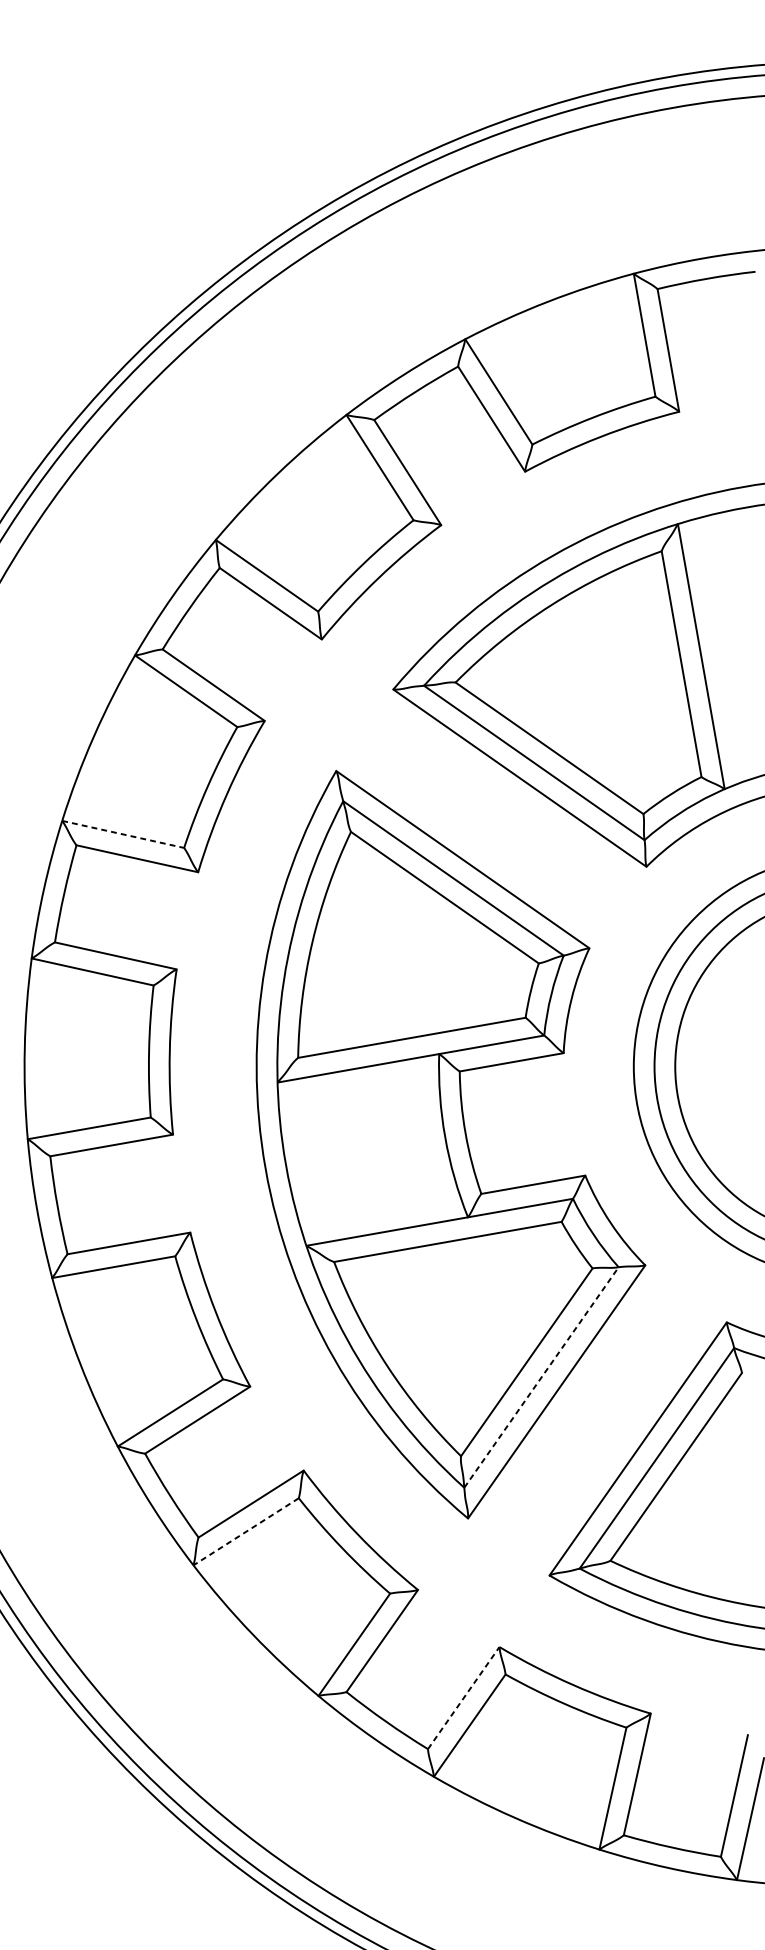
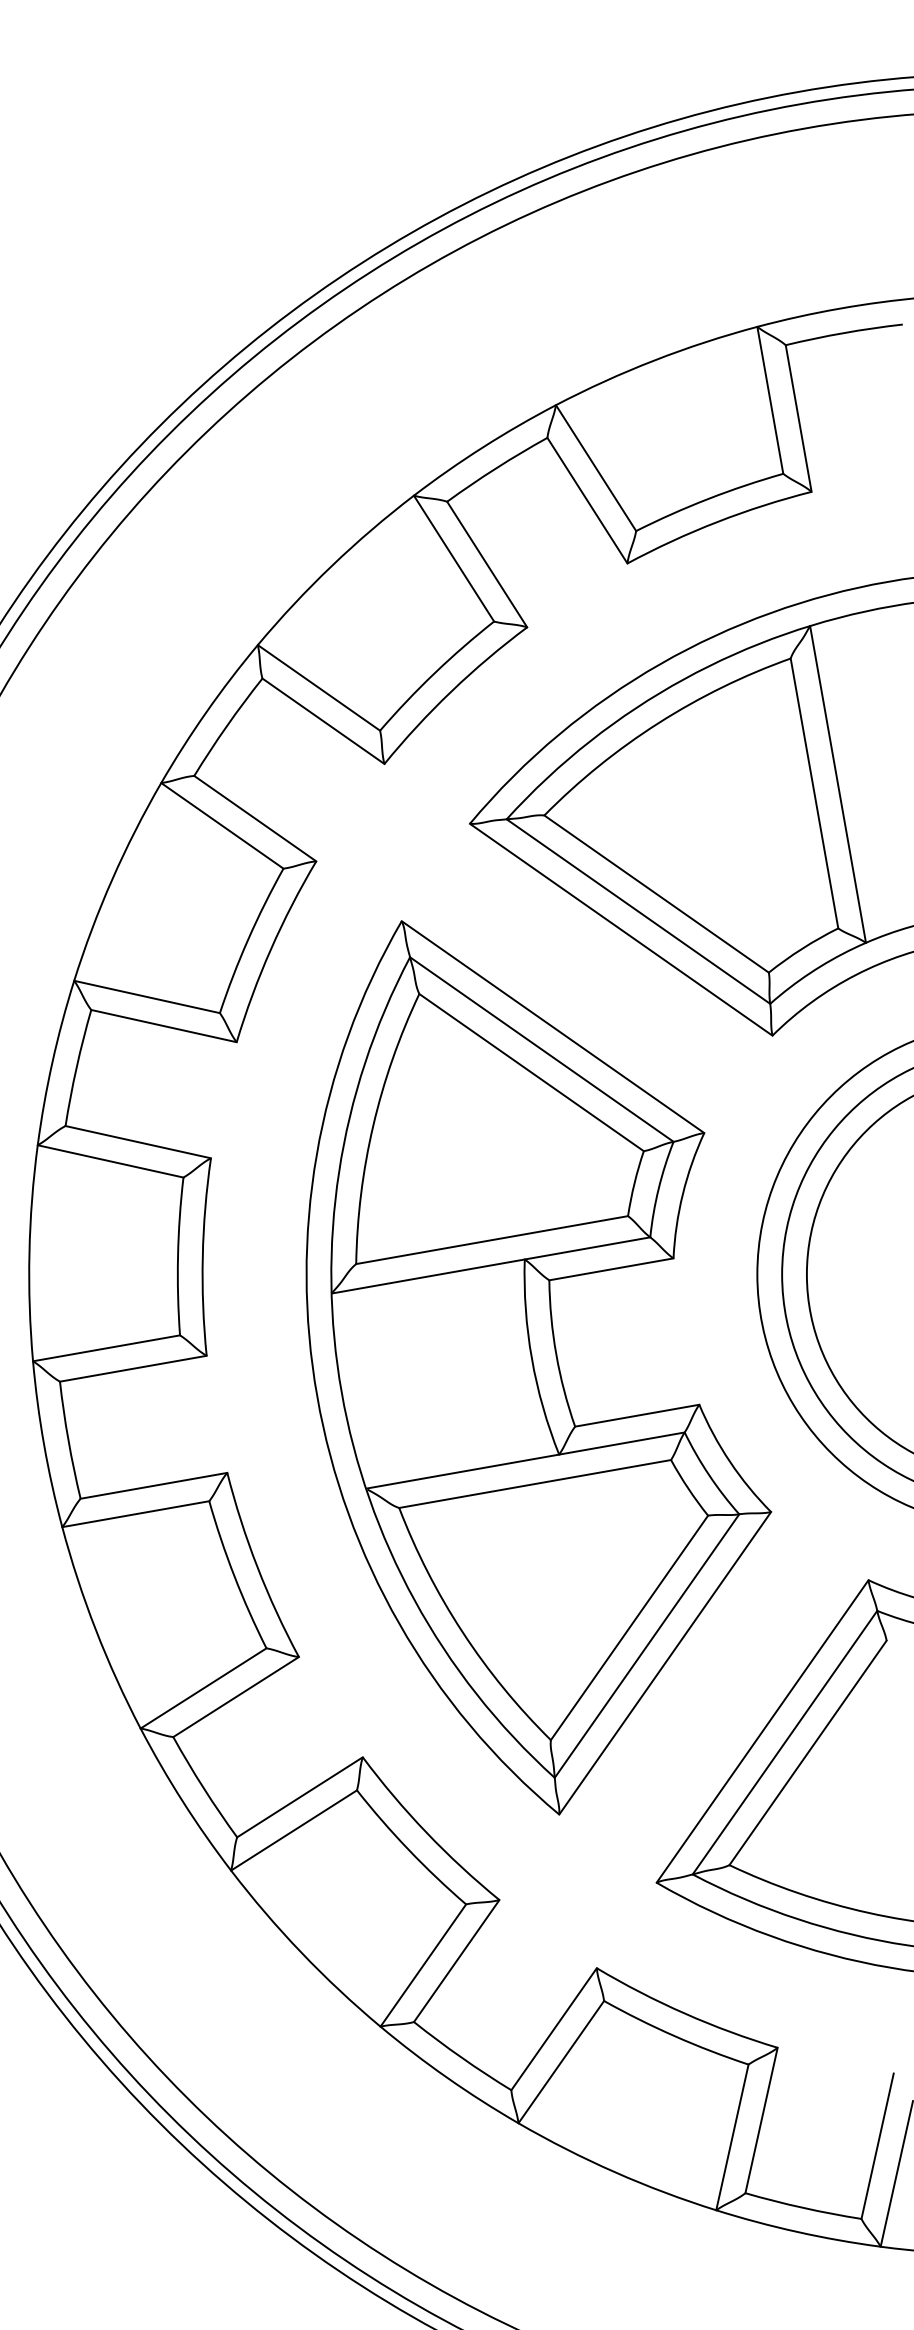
line: (123, 834) -> (147, 996), dashed -> solid
line: (541, 1377) -> (647, 1646), dashed -> solid
line: (246, 1531) -> (294, 1830), dashed -> solid
line: (464, 1697) -> (554, 2028), dashed -> solid

